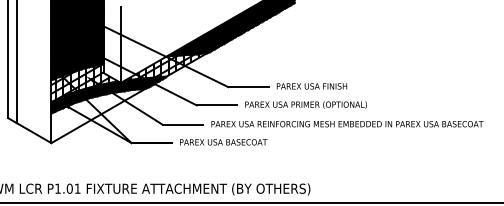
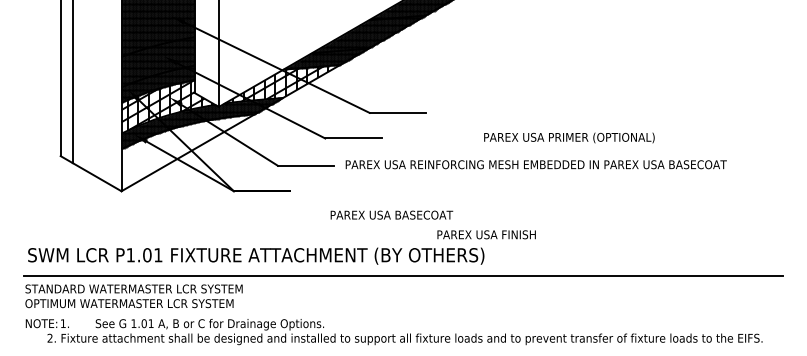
text: (311, 86) -> (486, 234), moved
text: (306, 104) -> (569, 137), moved
text: (223, 141) -> (391, 214), moved

